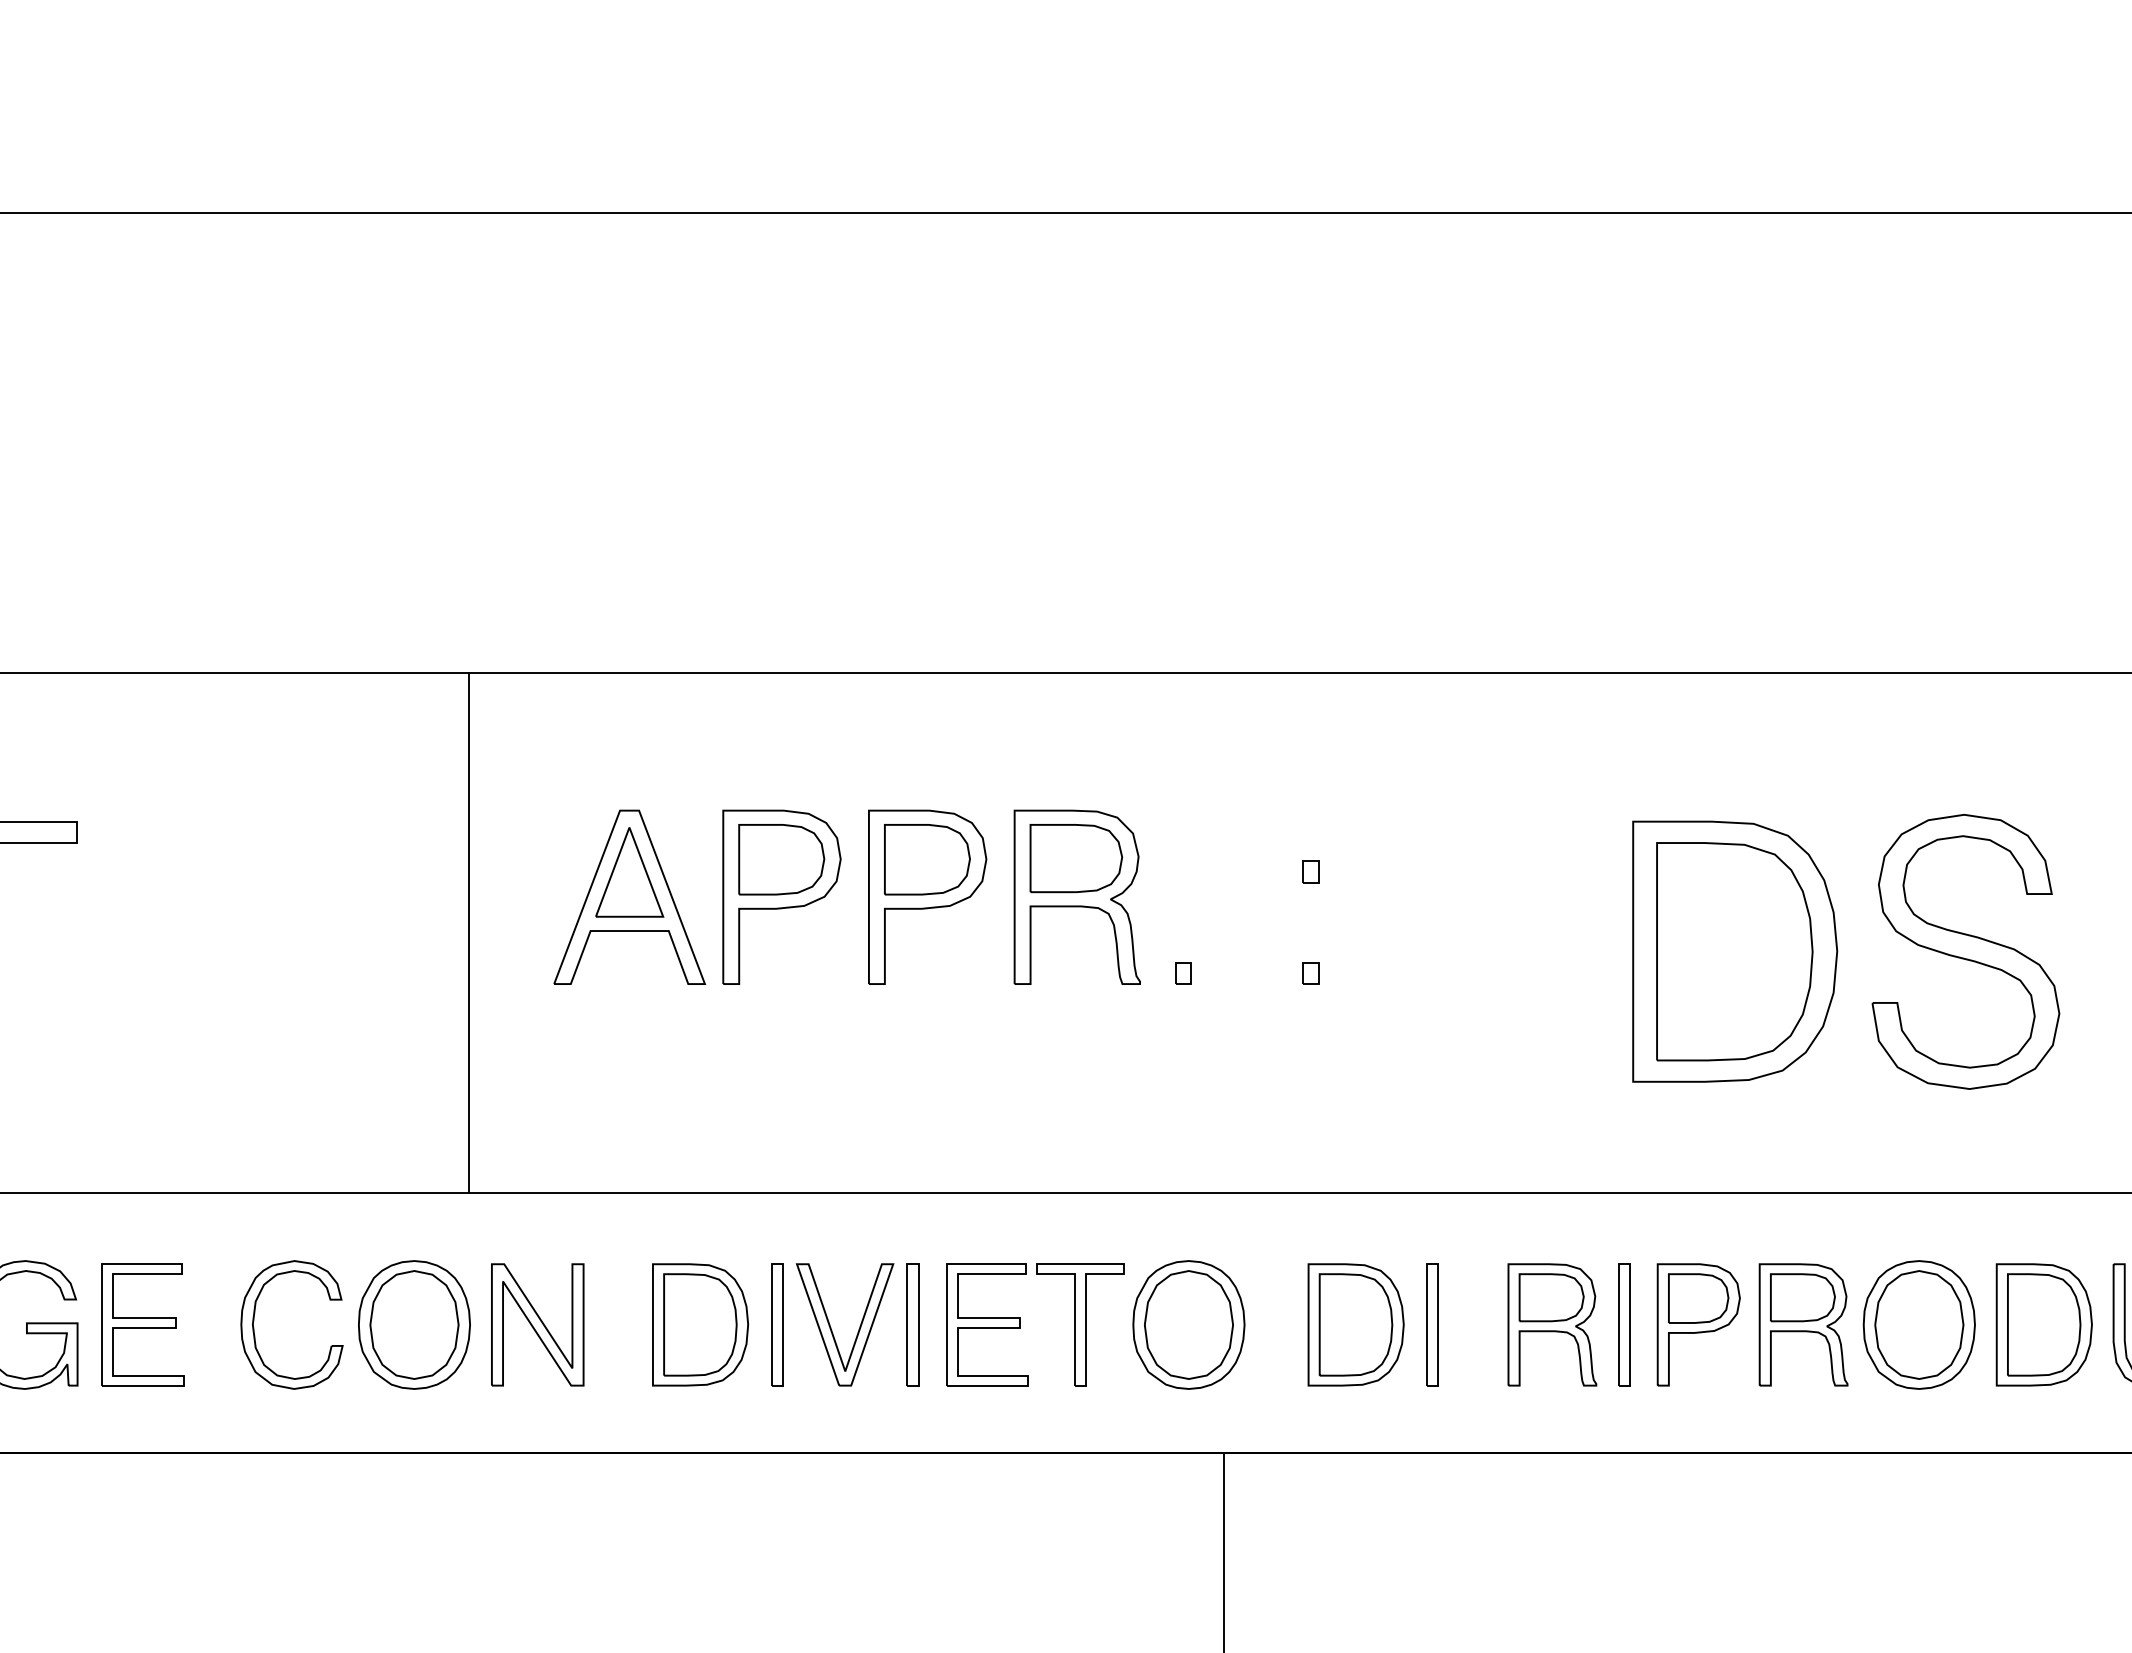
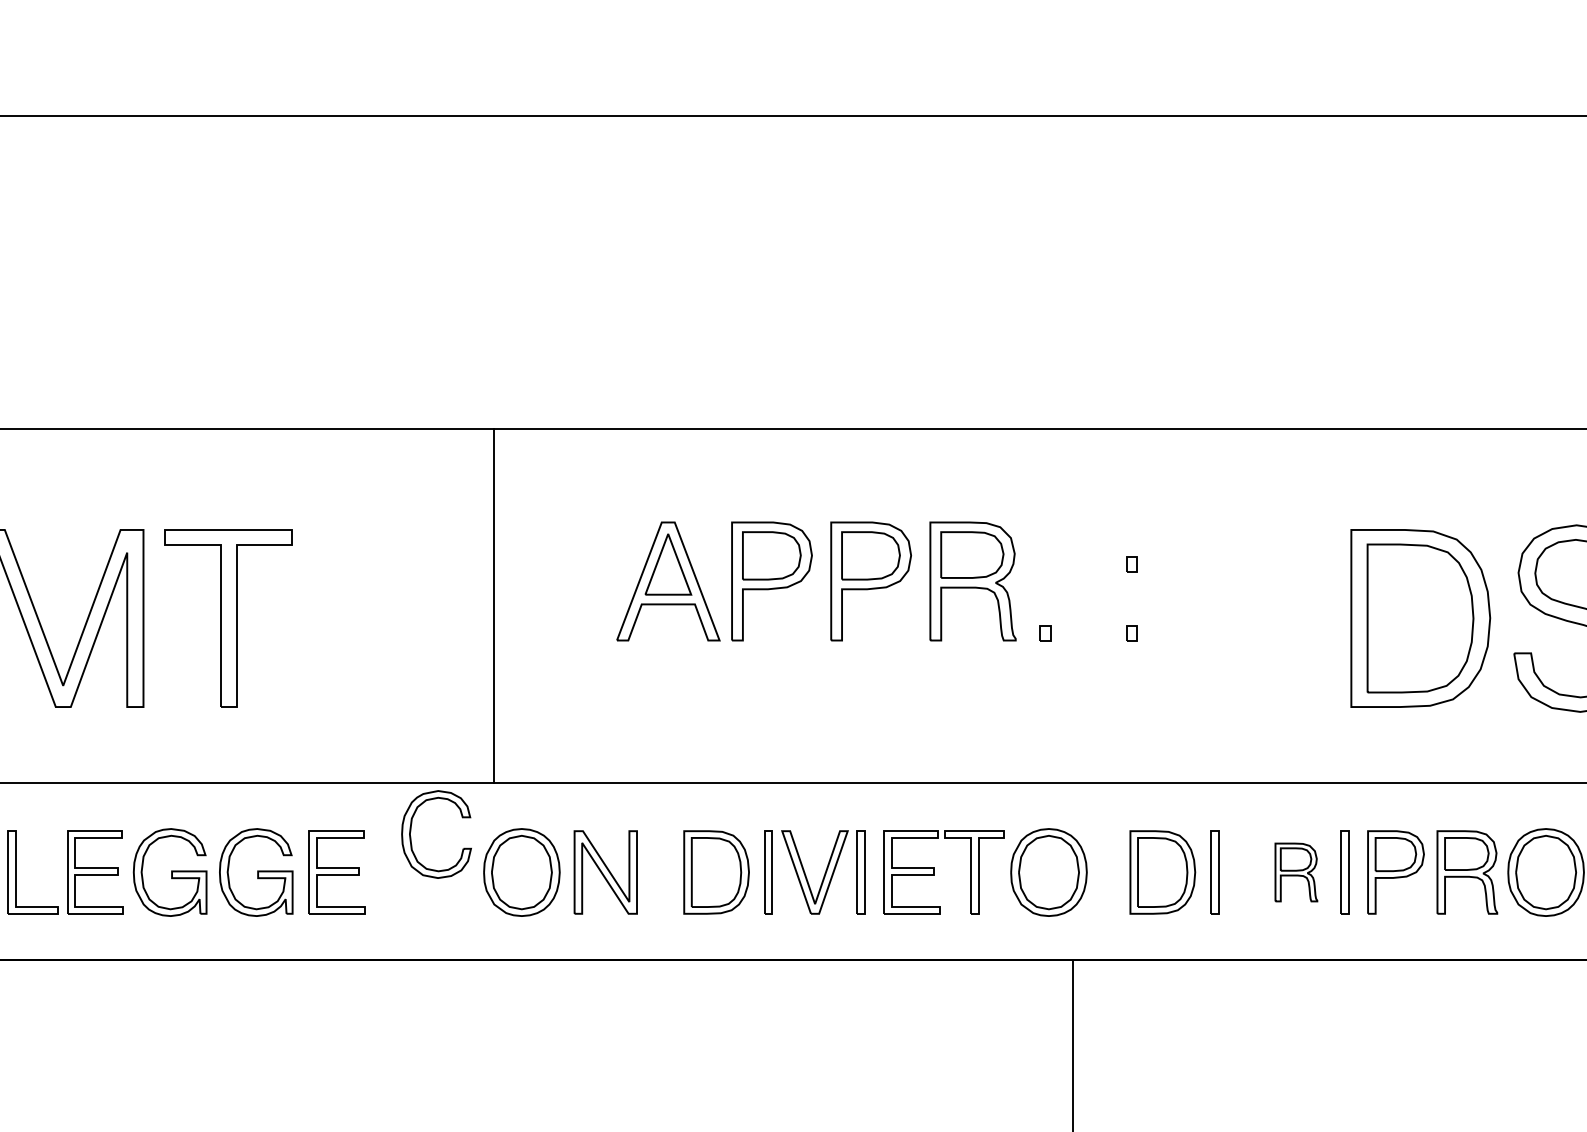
line: (468, 932) -> (493, 605), moved
part: (1552, 1324) -> (1296, 872), size x0.7
part: (255, 1327) -> (411, 836), moved

